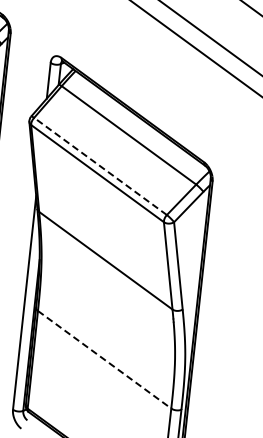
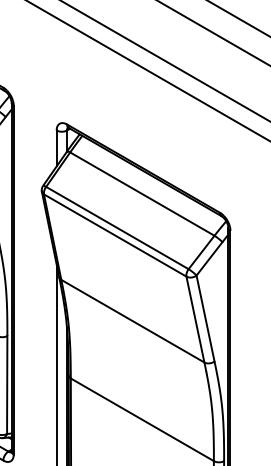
line: (99, 165) -> (116, 227), dashed -> solid
line: (104, 359) -> (142, 419), dashed -> solid

